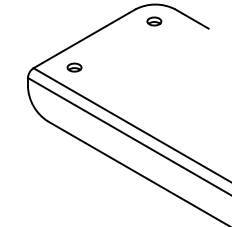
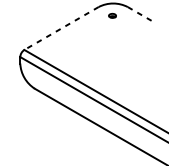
line: (192, 19) -> (140, 14), solid -> dashed
part: (154, 21) -> (112, 15), size x0.7
line: (84, 38) -> (61, 28), solid -> dashed
part: (74, 67) -> (54, 49), removed

